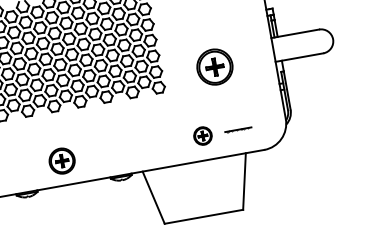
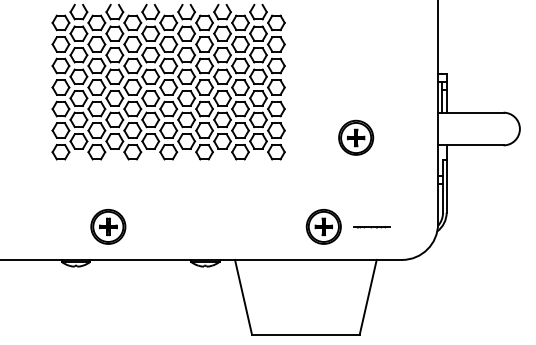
part: (215, 66) -> (356, 137), size x0.71
part: (202, 135) -> (323, 226), size x1.43
part: (62, 160) -> (108, 226), moved

